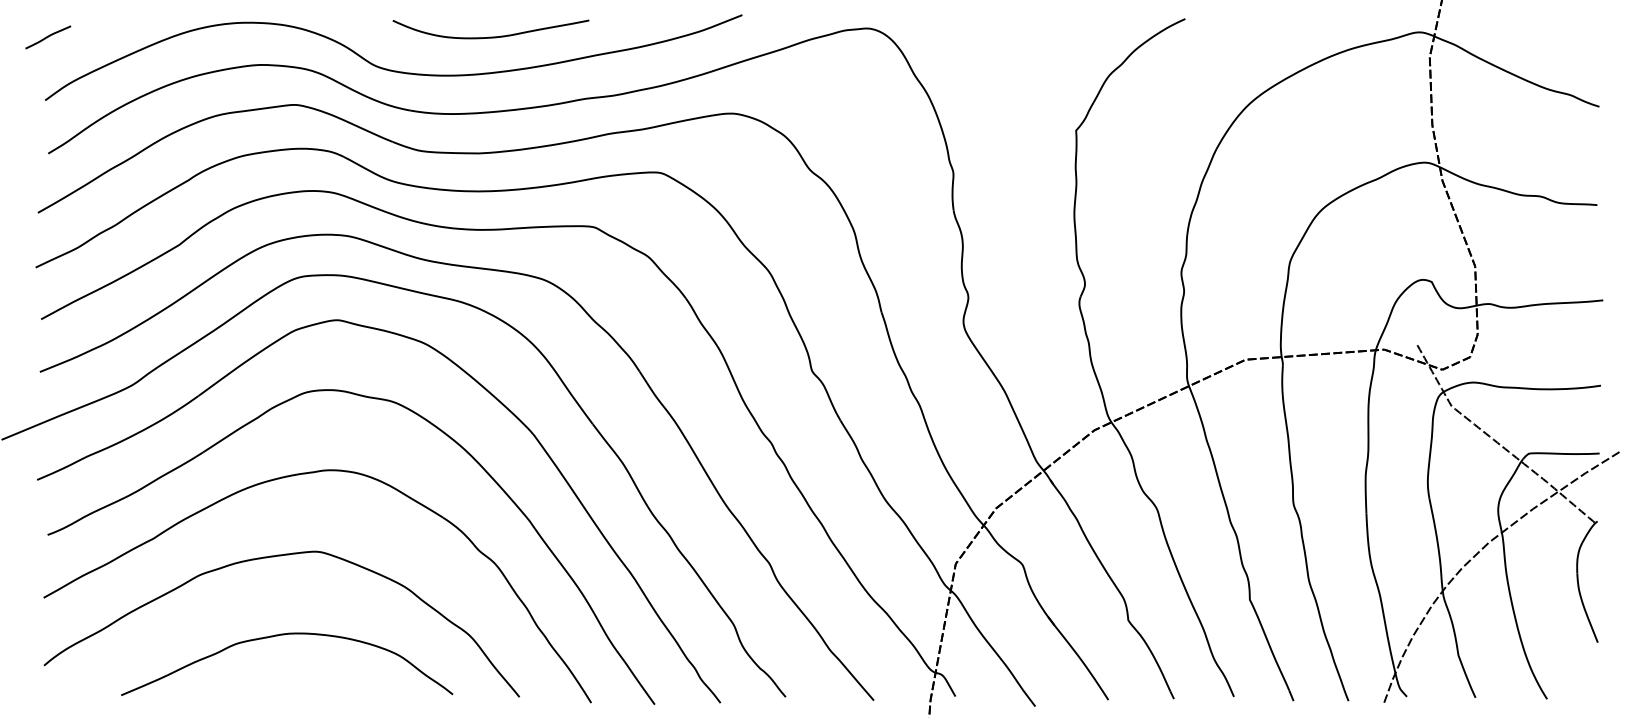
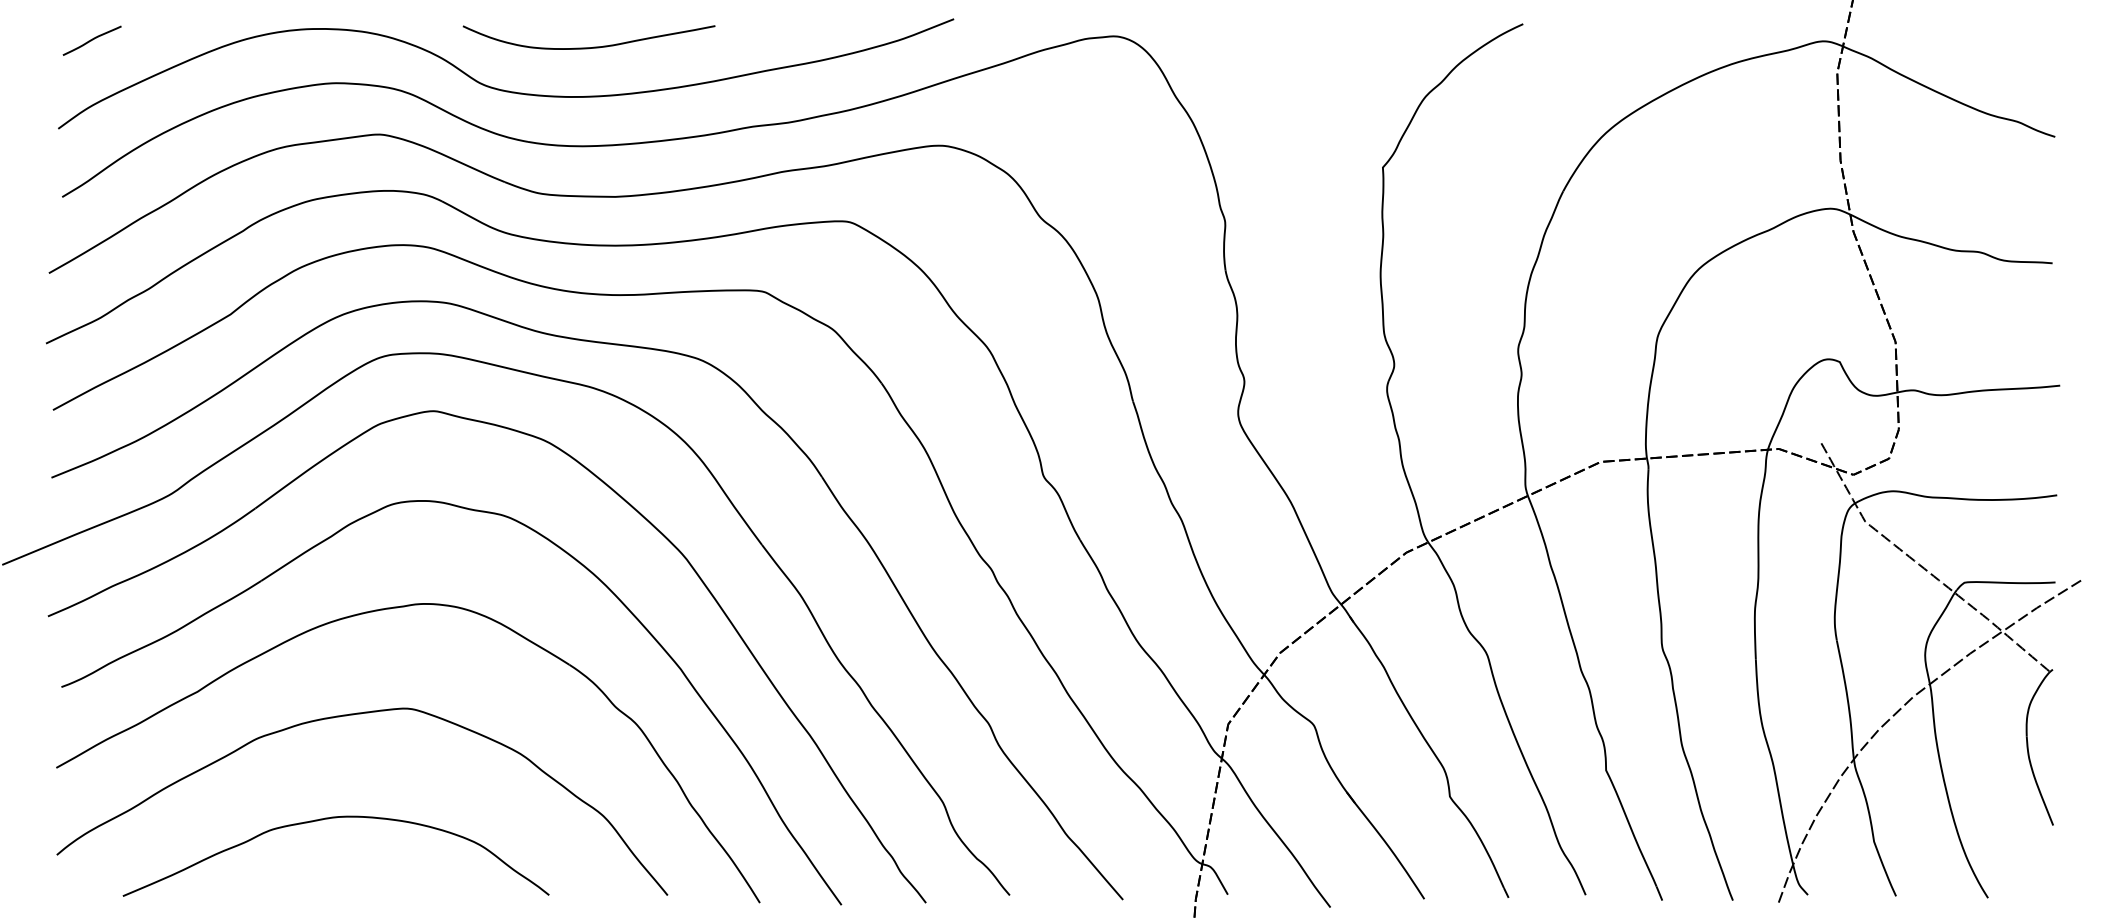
curve: (47, 37) -> (91, 40), moved
curve: (490, 37) -> (588, 47), moved
curve: (281, 635) -> (328, 819), moved

